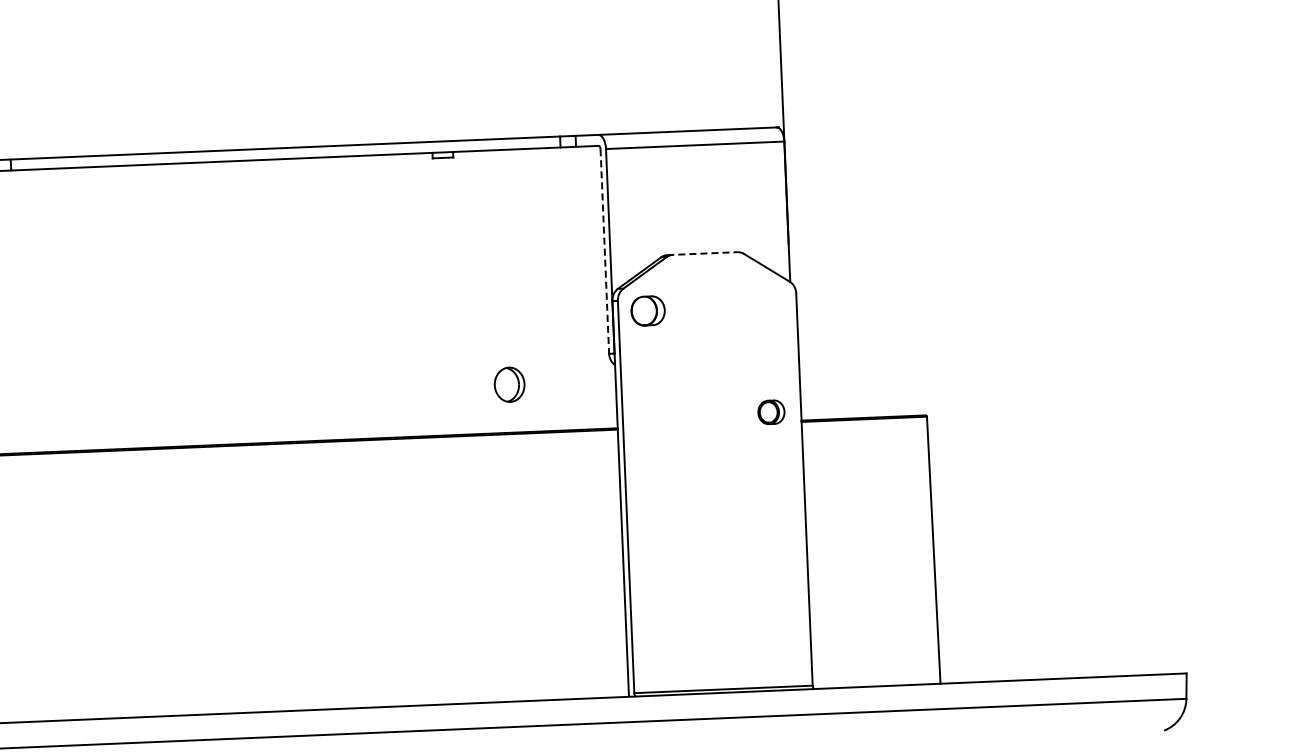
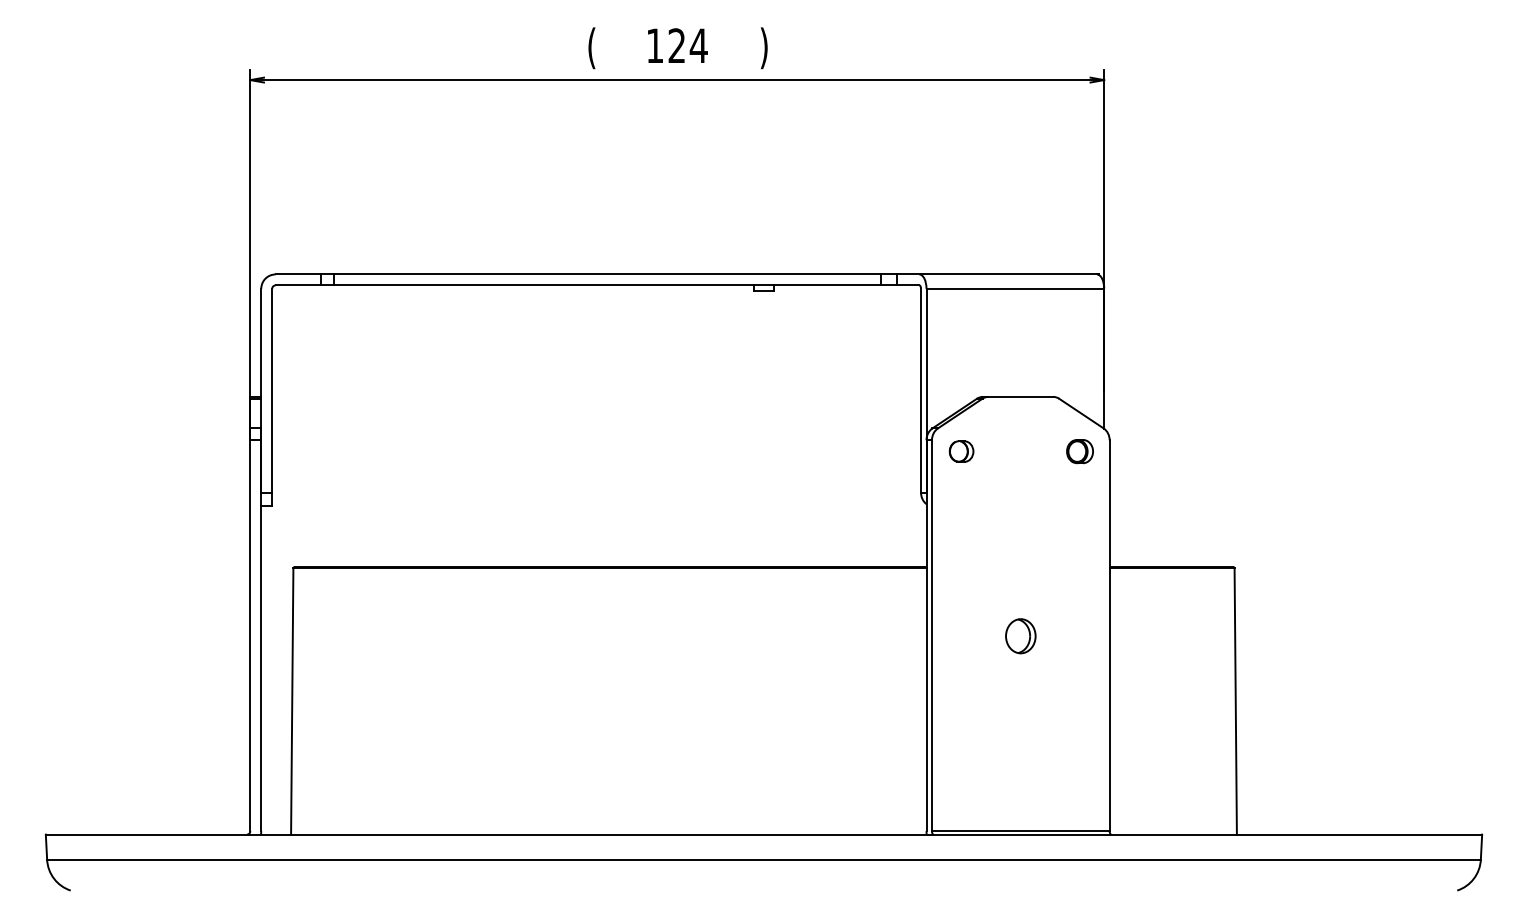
line: (605, 251) -> (921, 390), dashed -> solid
line: (702, 253) -> (1018, 396), dashed -> solid
part: (647, 310) -> (961, 451), size x0.71
part: (509, 385) -> (1020, 636), moved
part: (770, 412) -> (1079, 451), moved

